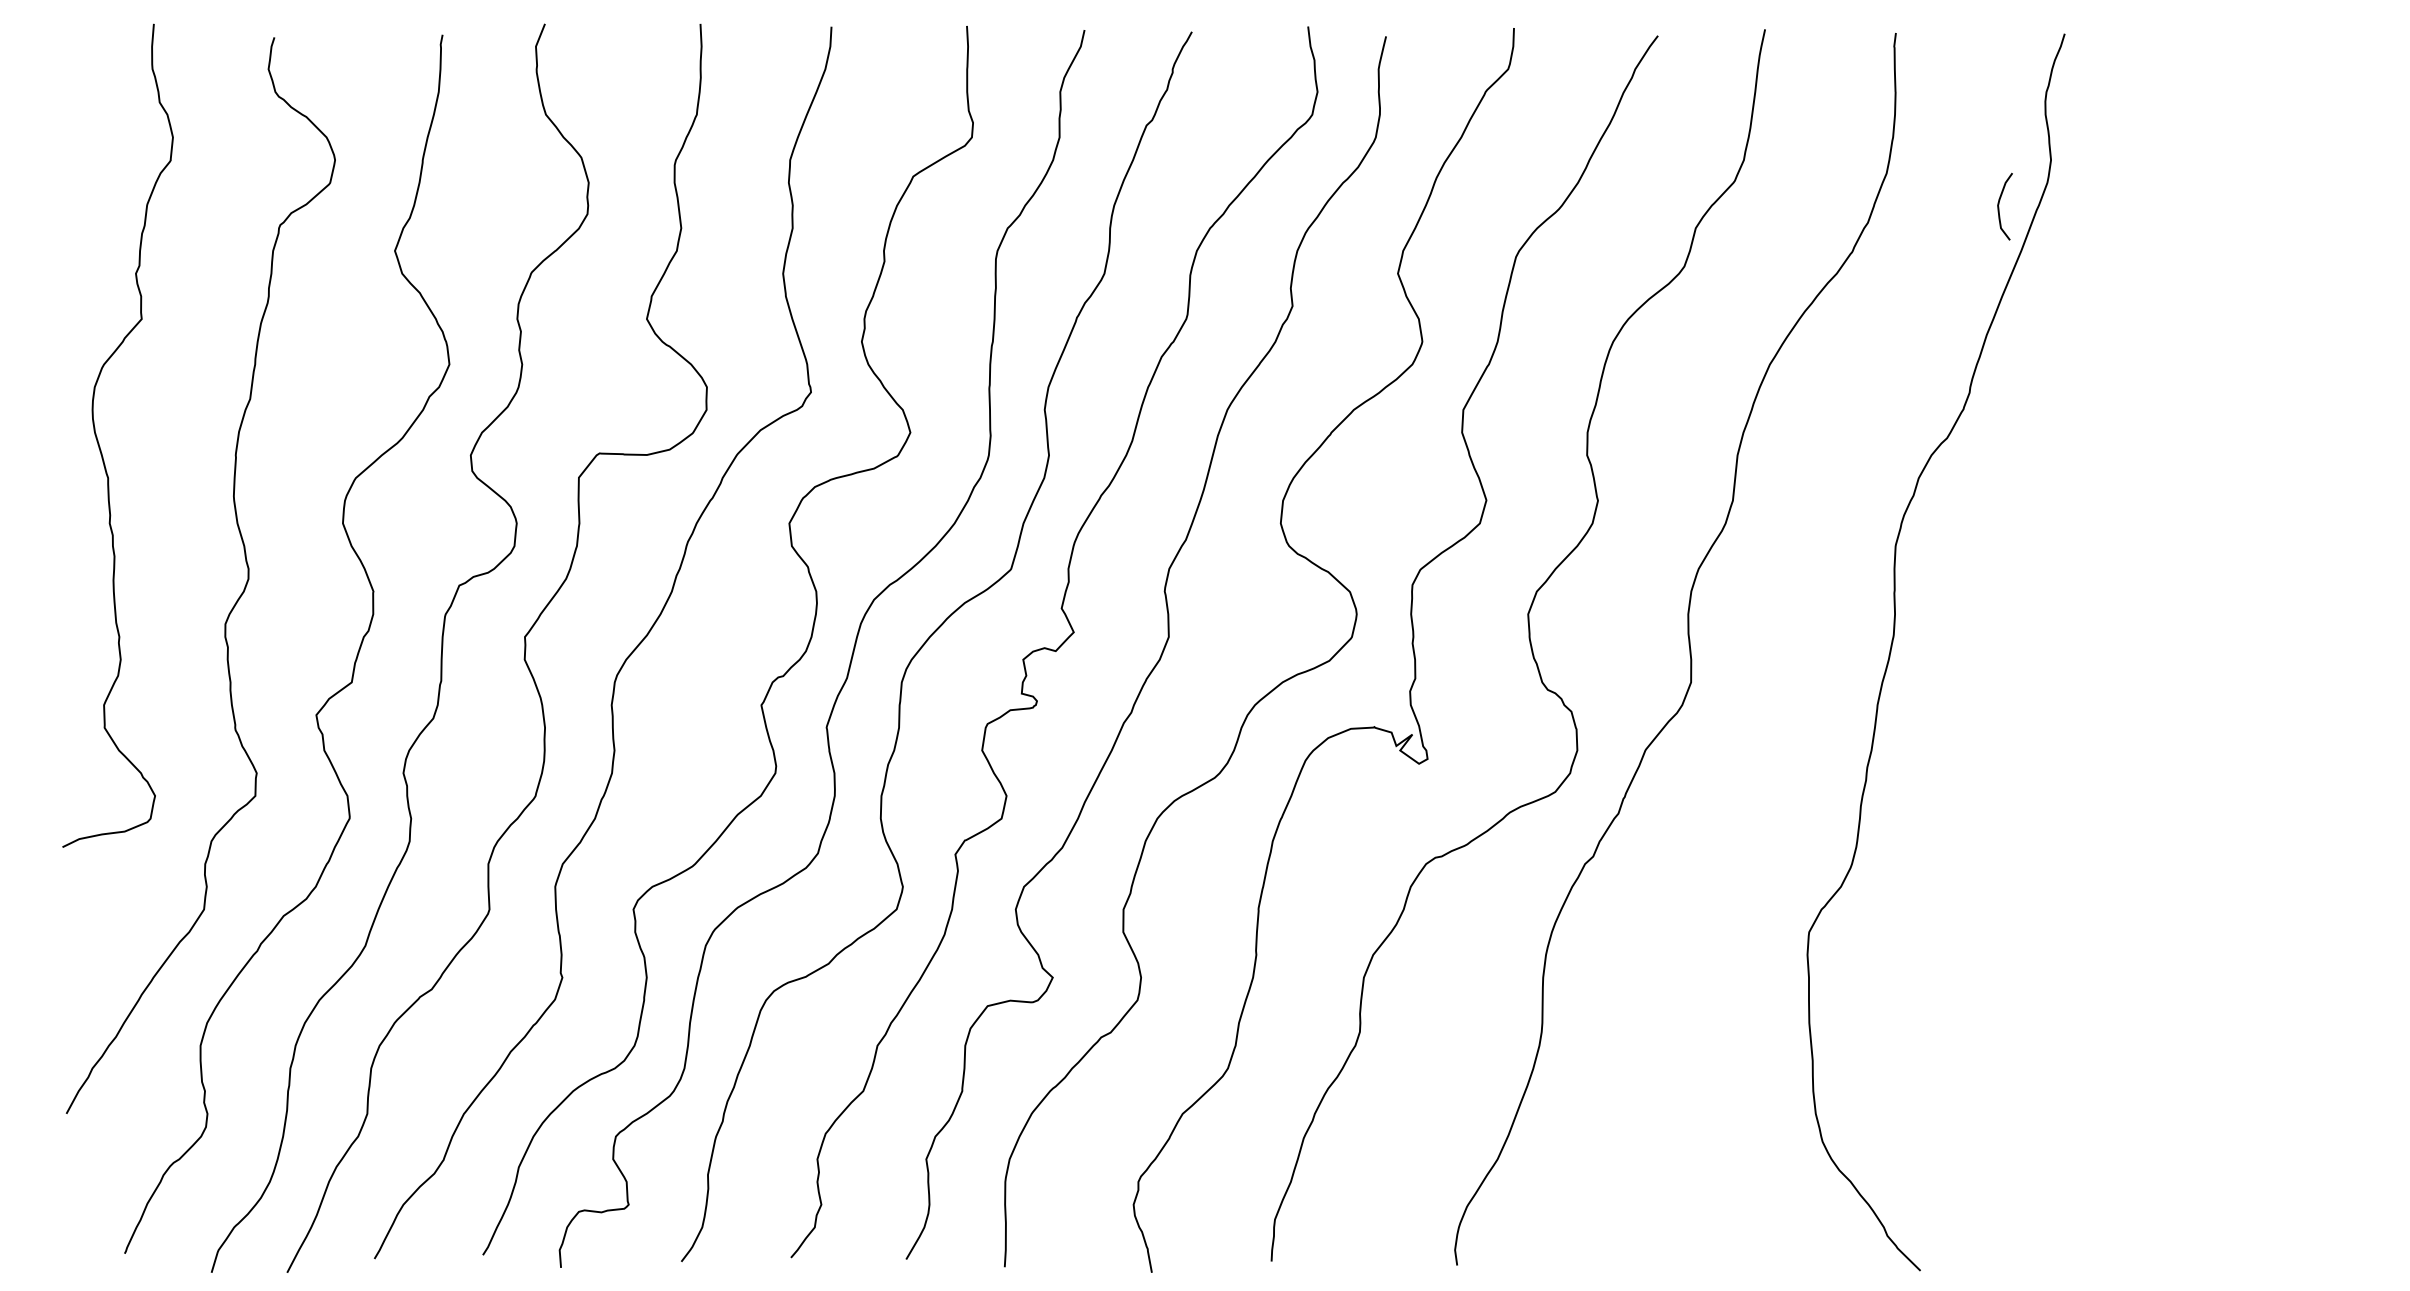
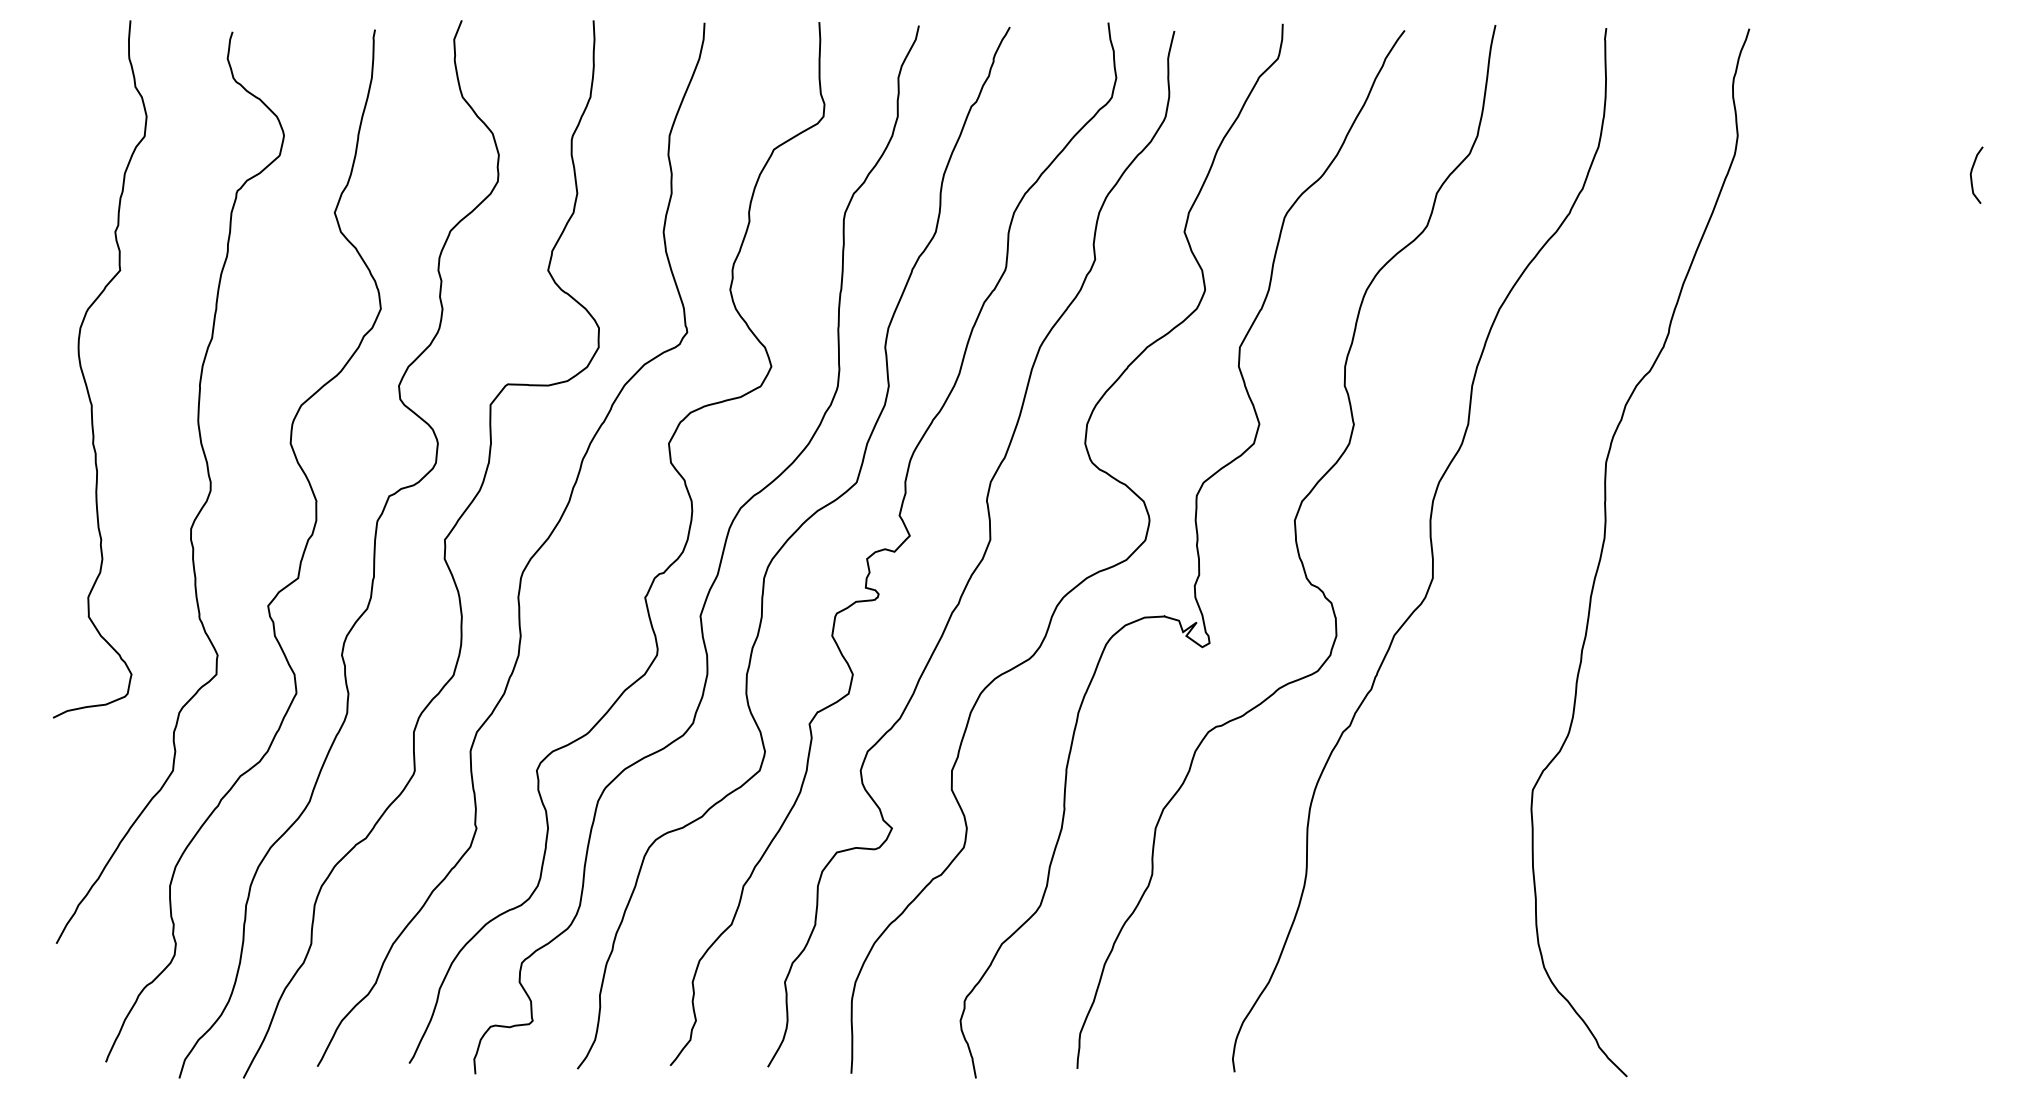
curve: (1999, 206) -> (1971, 175), moved

